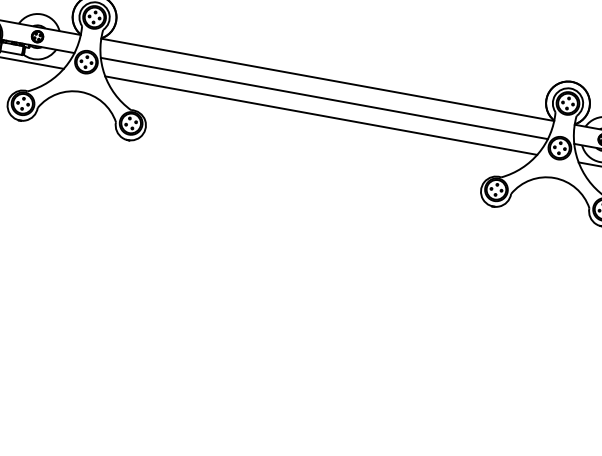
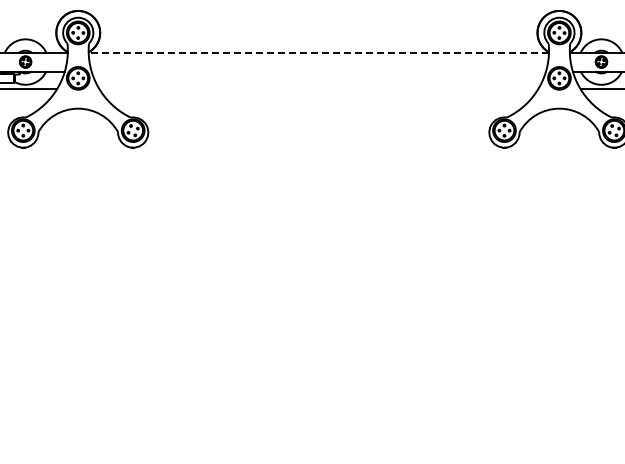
line: (327, 79) -> (318, 52), solid -> dashed
line: (324, 98) -> (318, 71), removed
line: (321, 115) -> (318, 88), removed

